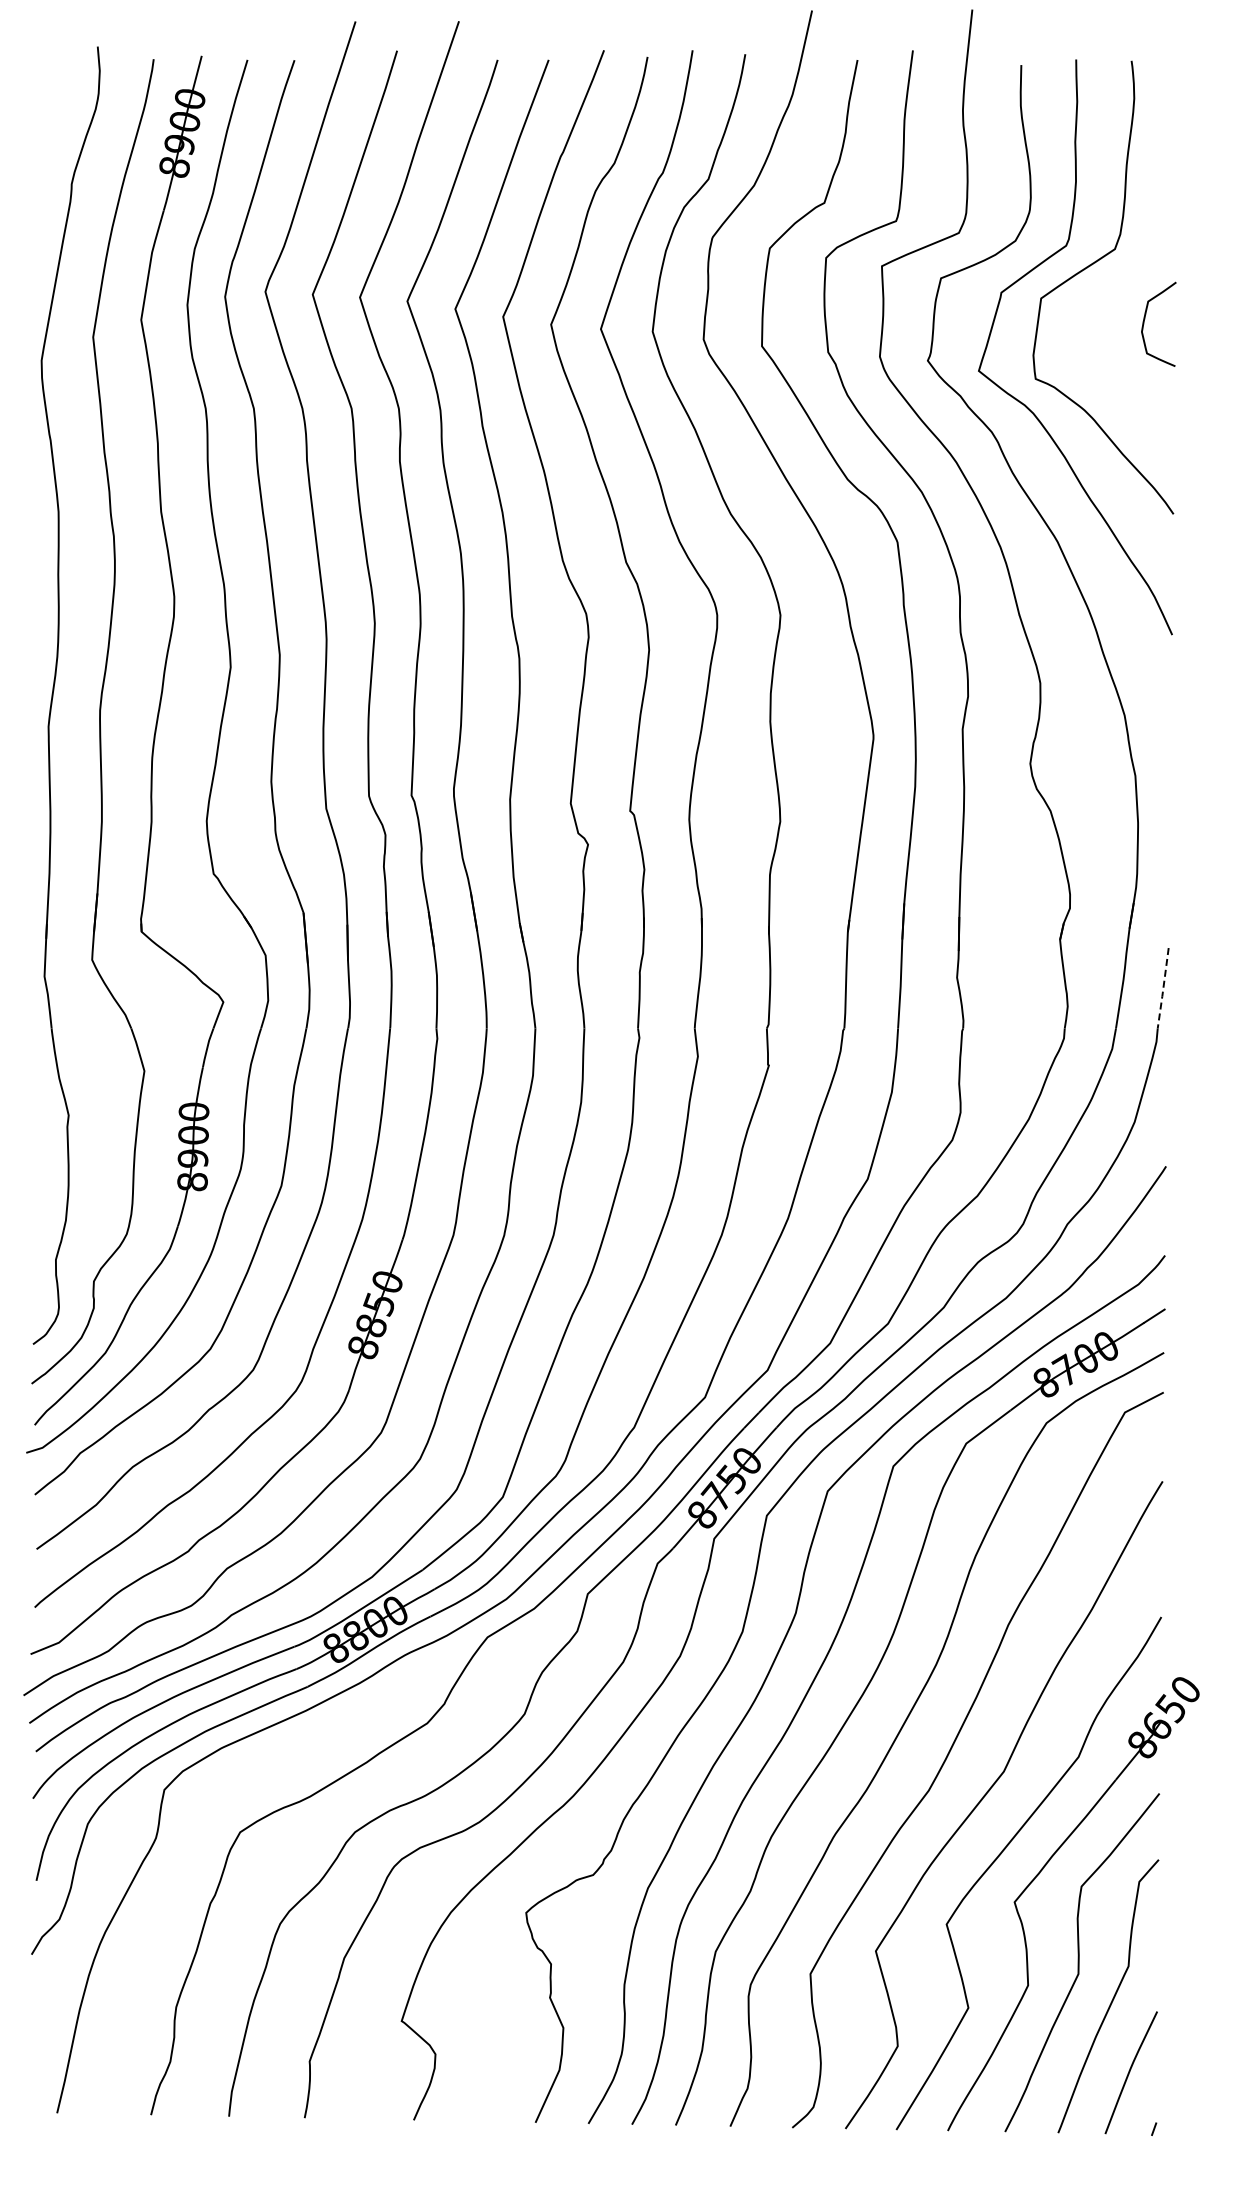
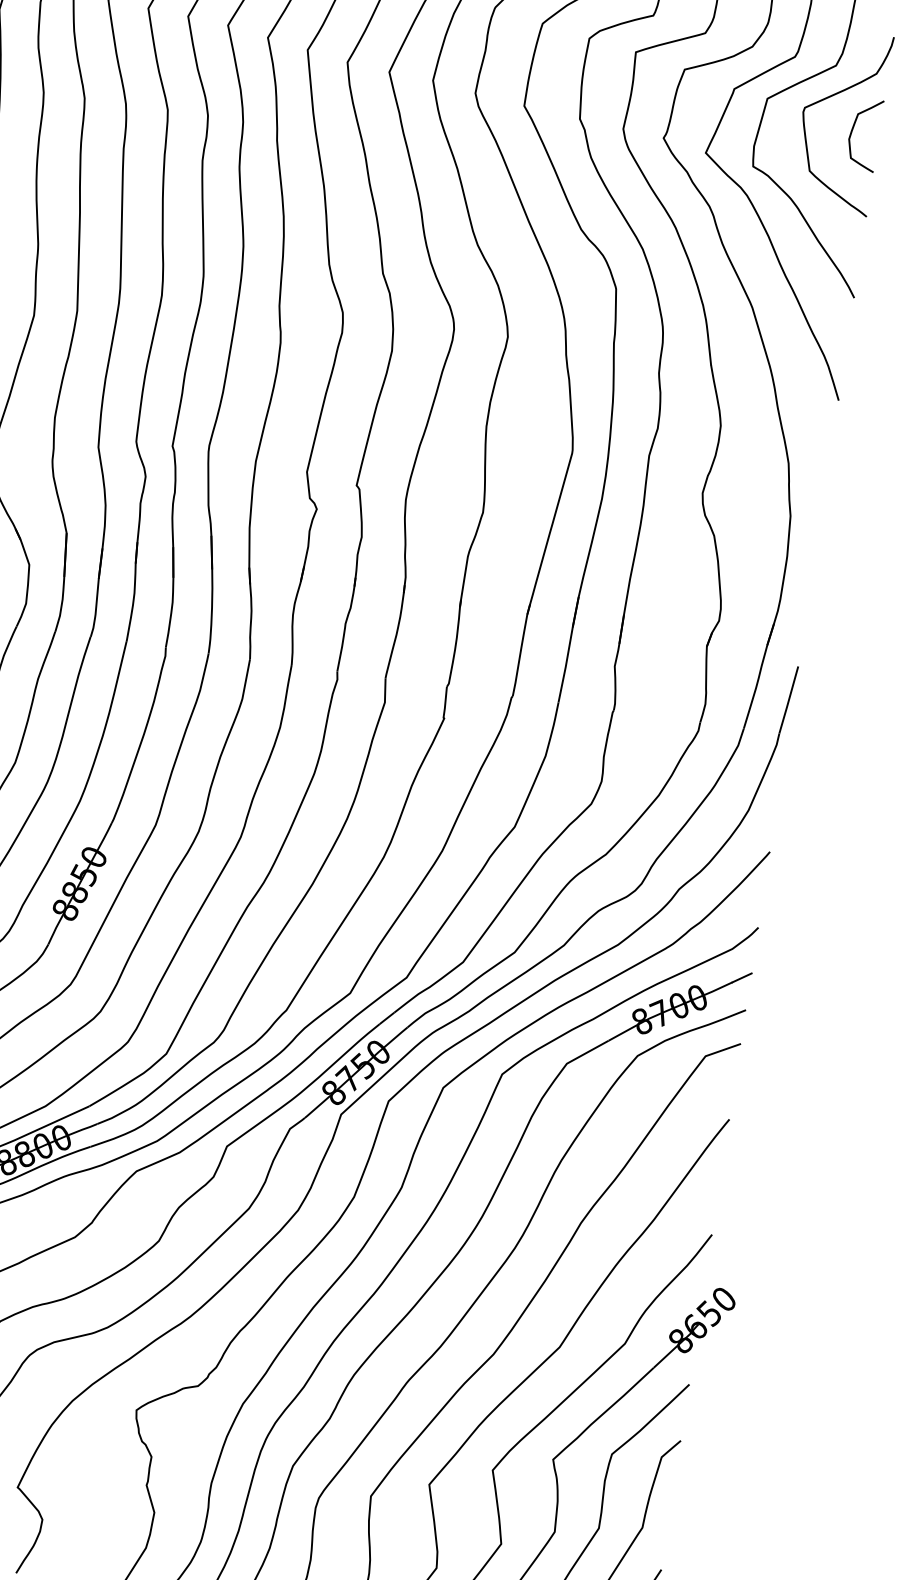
curve: (1112, 287) -> (829, 97), added
line: (1163, 988) -> (789, 700), dashed -> solid

